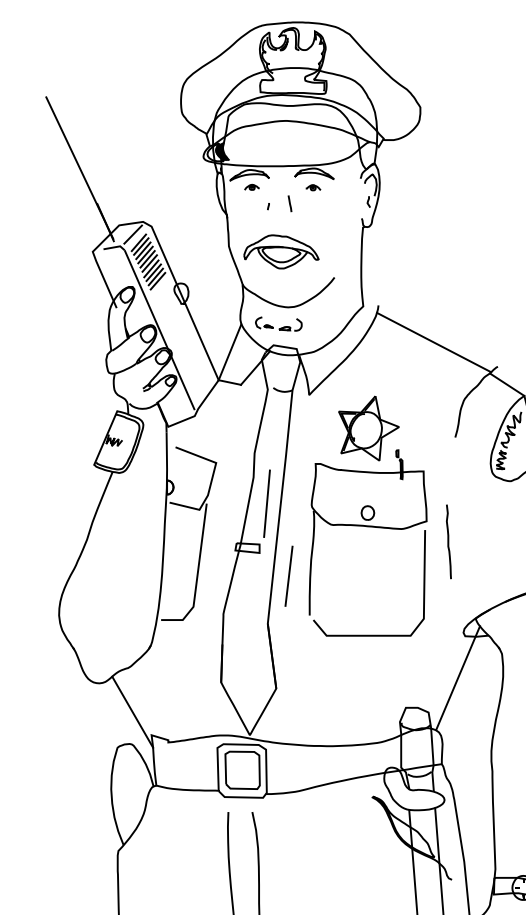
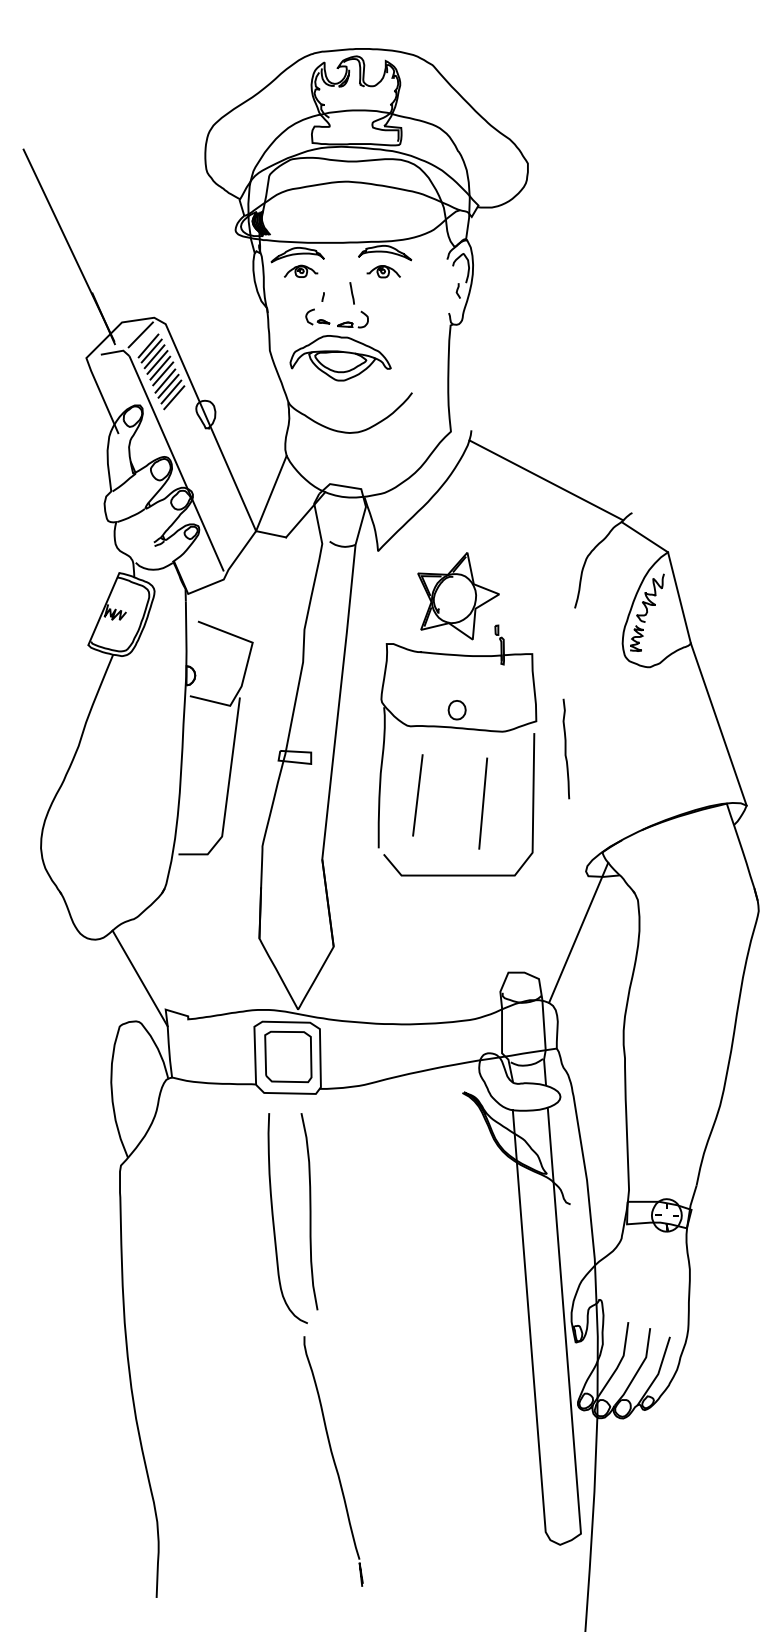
part: (251, 186) -> (300, 270), size x1.67
part: (313, 187) -> (383, 271), size x1.67
part: (279, 328) -> (337, 324), moved
line: (267, 503) -> (483, 803), moved
line: (288, 576) -> (417, 795), moved

